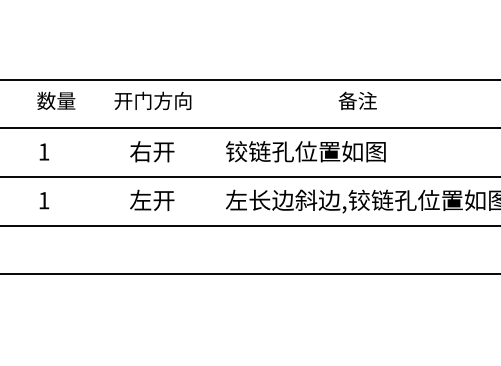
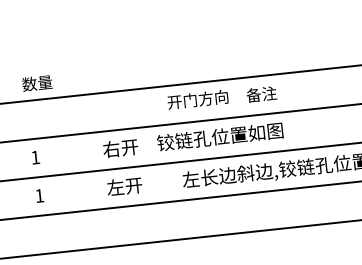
text: (56, 100) -> (37, 83), moved
text: (152, 100) -> (197, 99), moved
text: (357, 100) -> (261, 94), moved
text: (305, 151) -> (219, 136), moved

